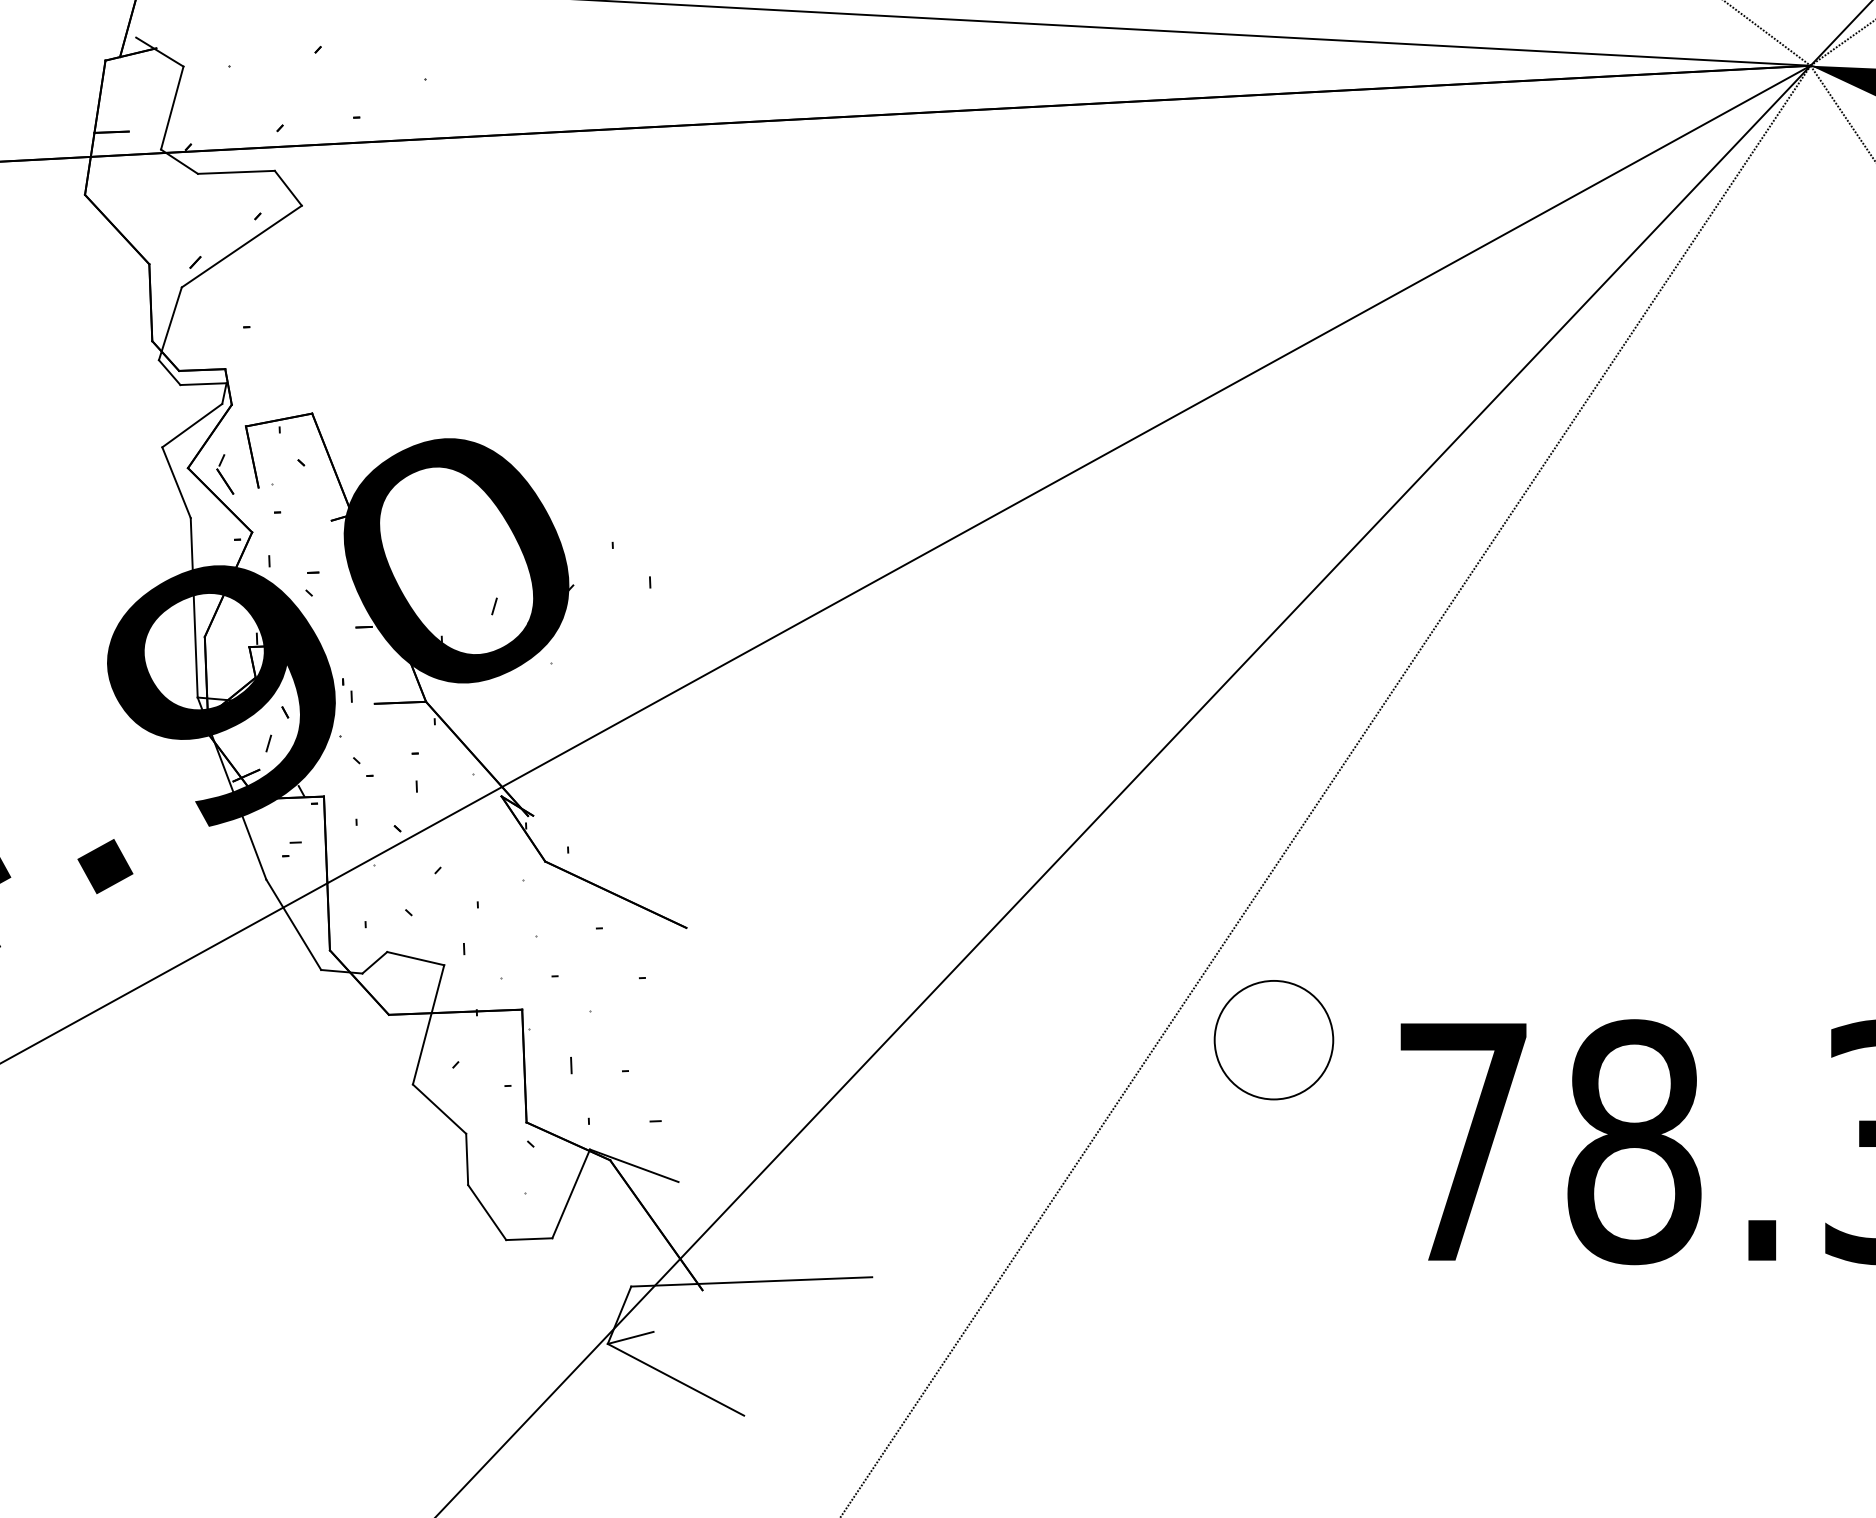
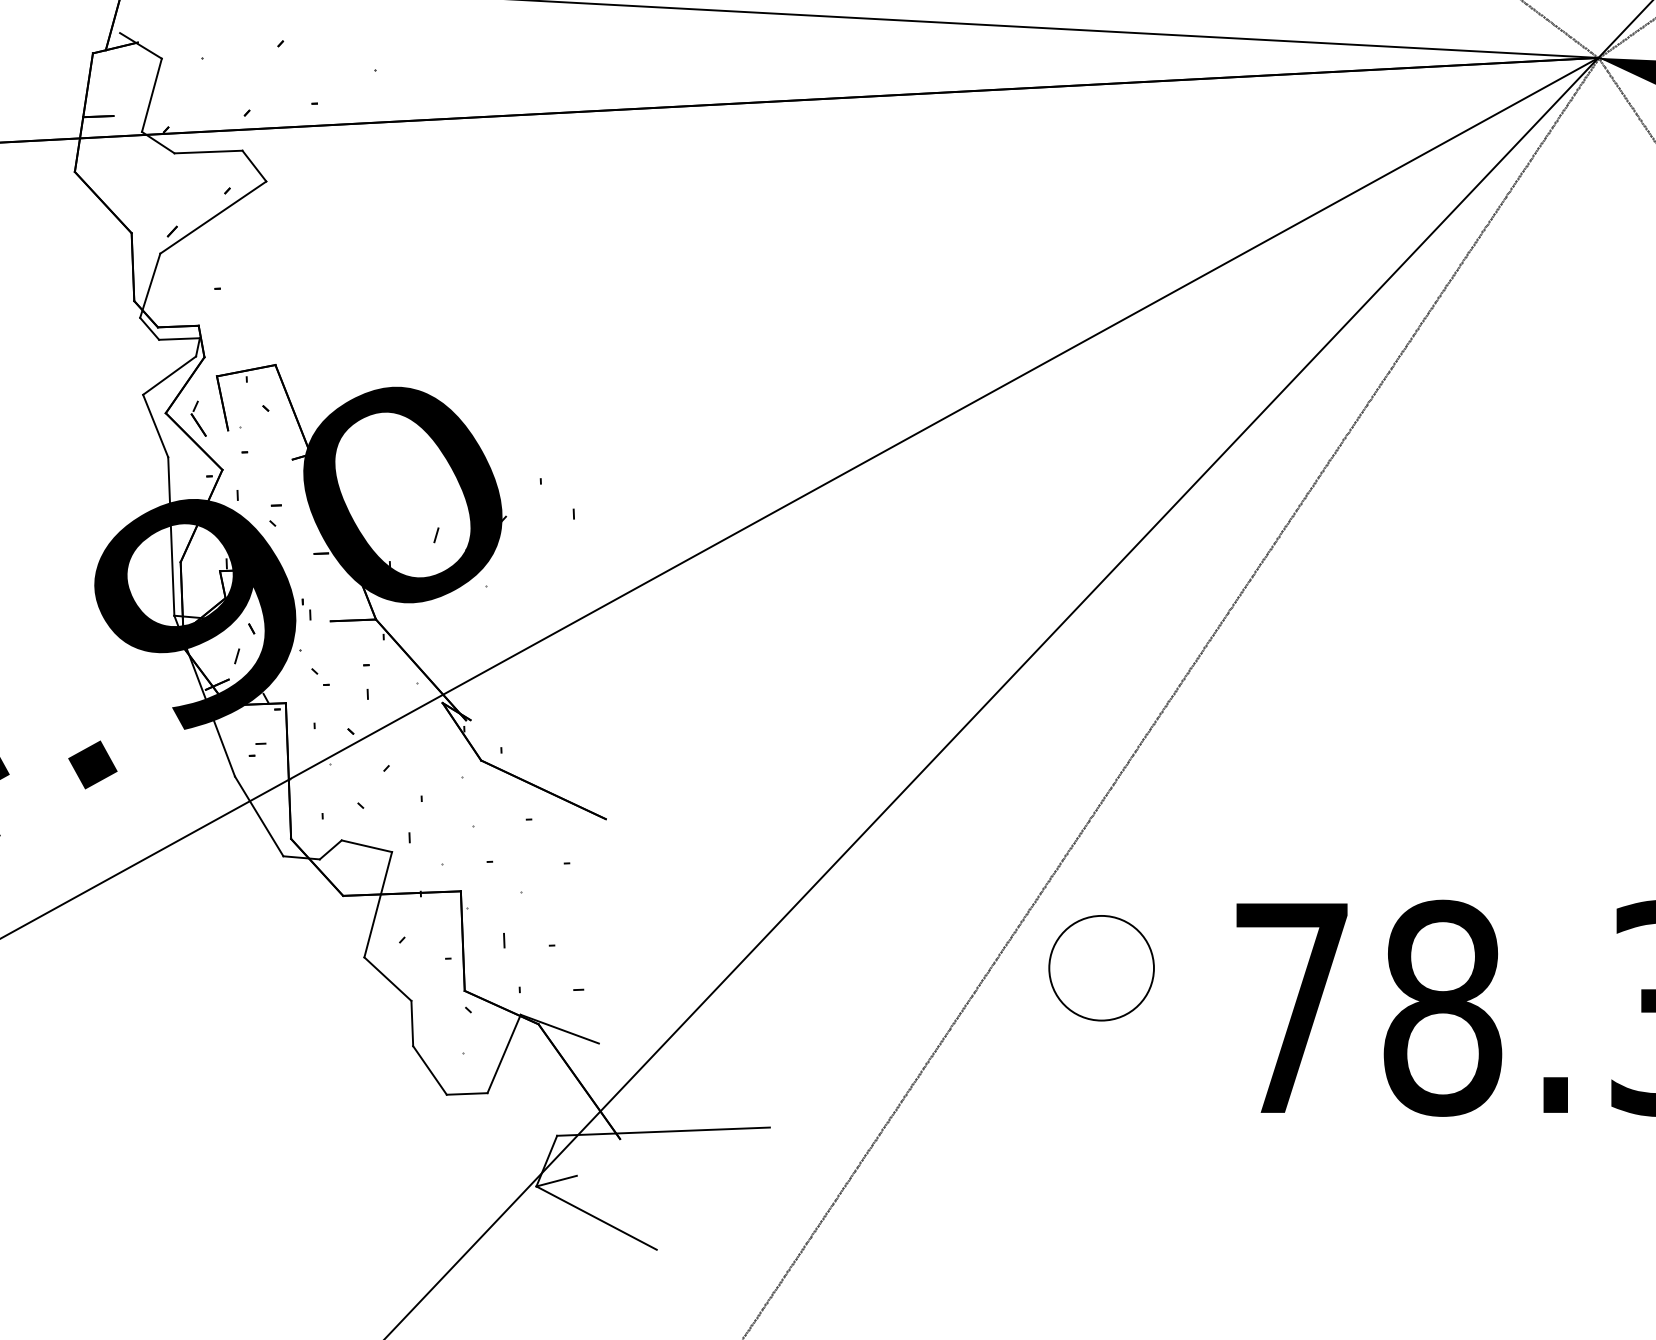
circle: (1273, 1040) -> (1101, 968), moved

